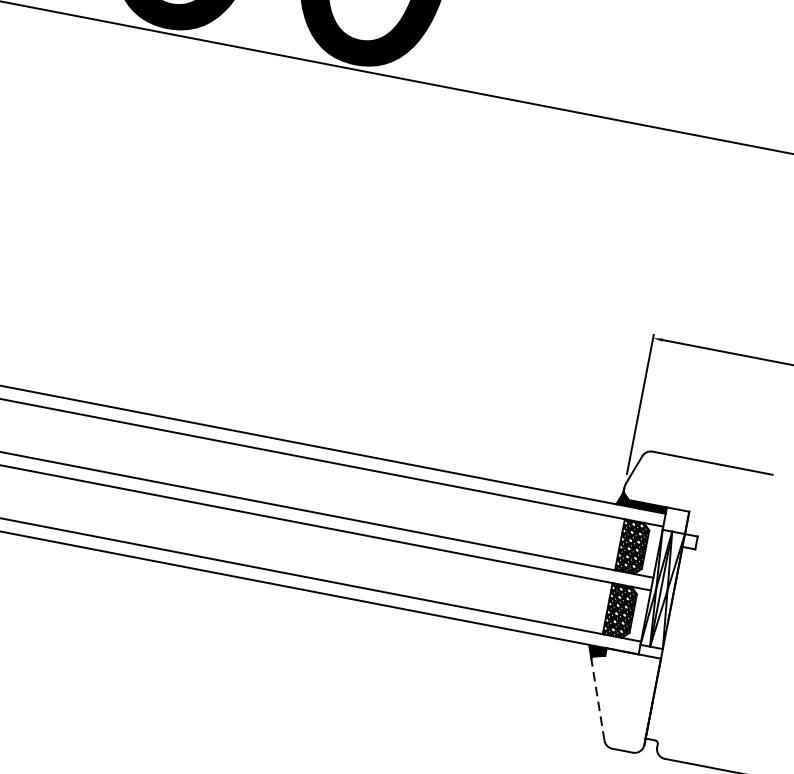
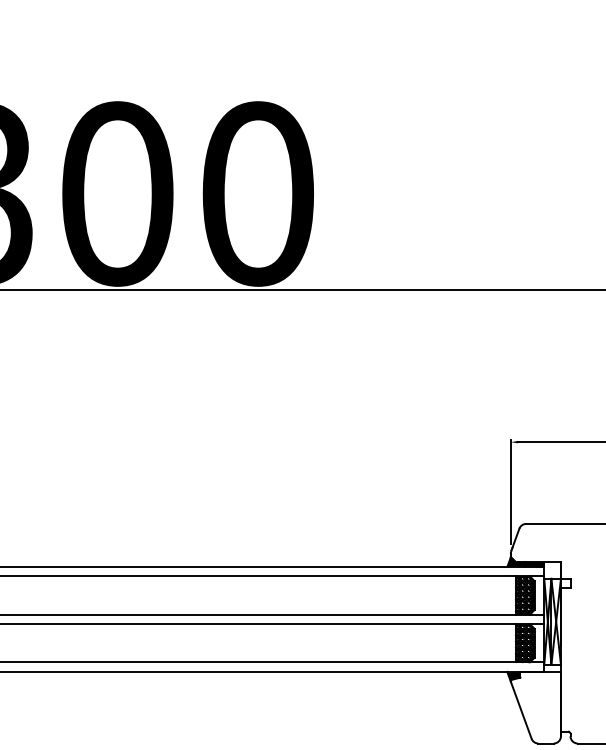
line: (598, 698) -> (521, 709), dashed -> solid

